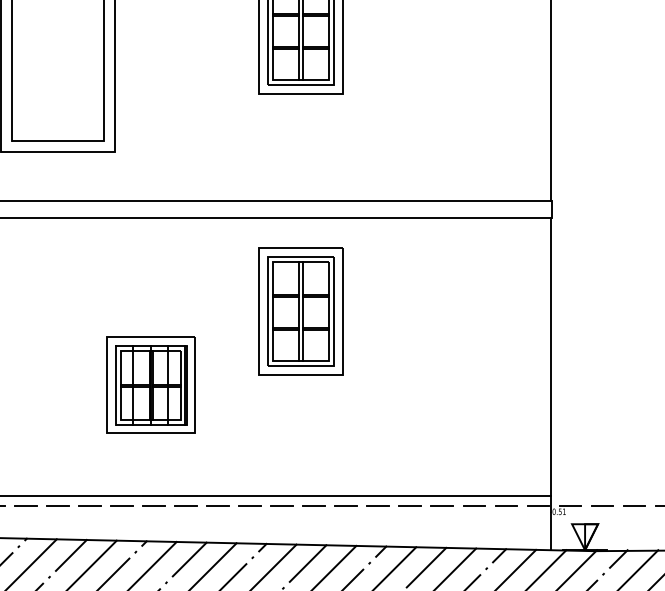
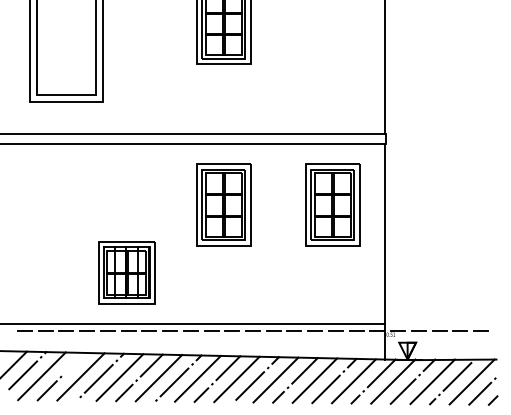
part: (469, 310) -> (332, 204), added
part: (150, 384) -> (126, 272), moved
line: (71, 554) -> (75, 362), removed

